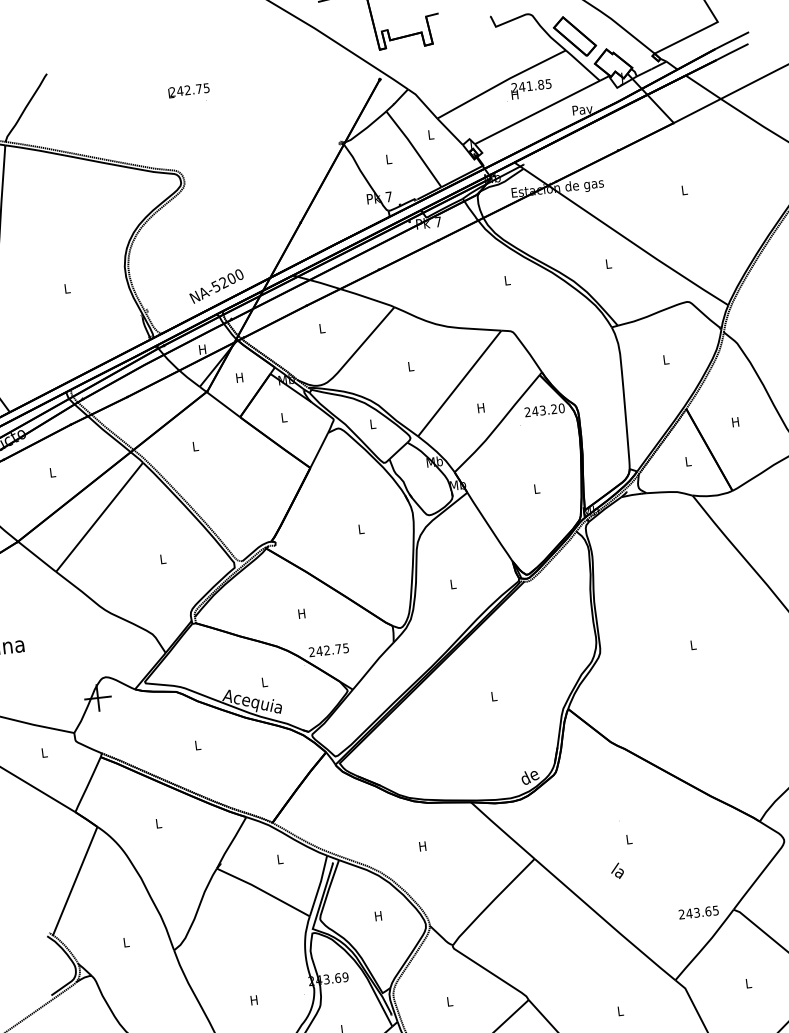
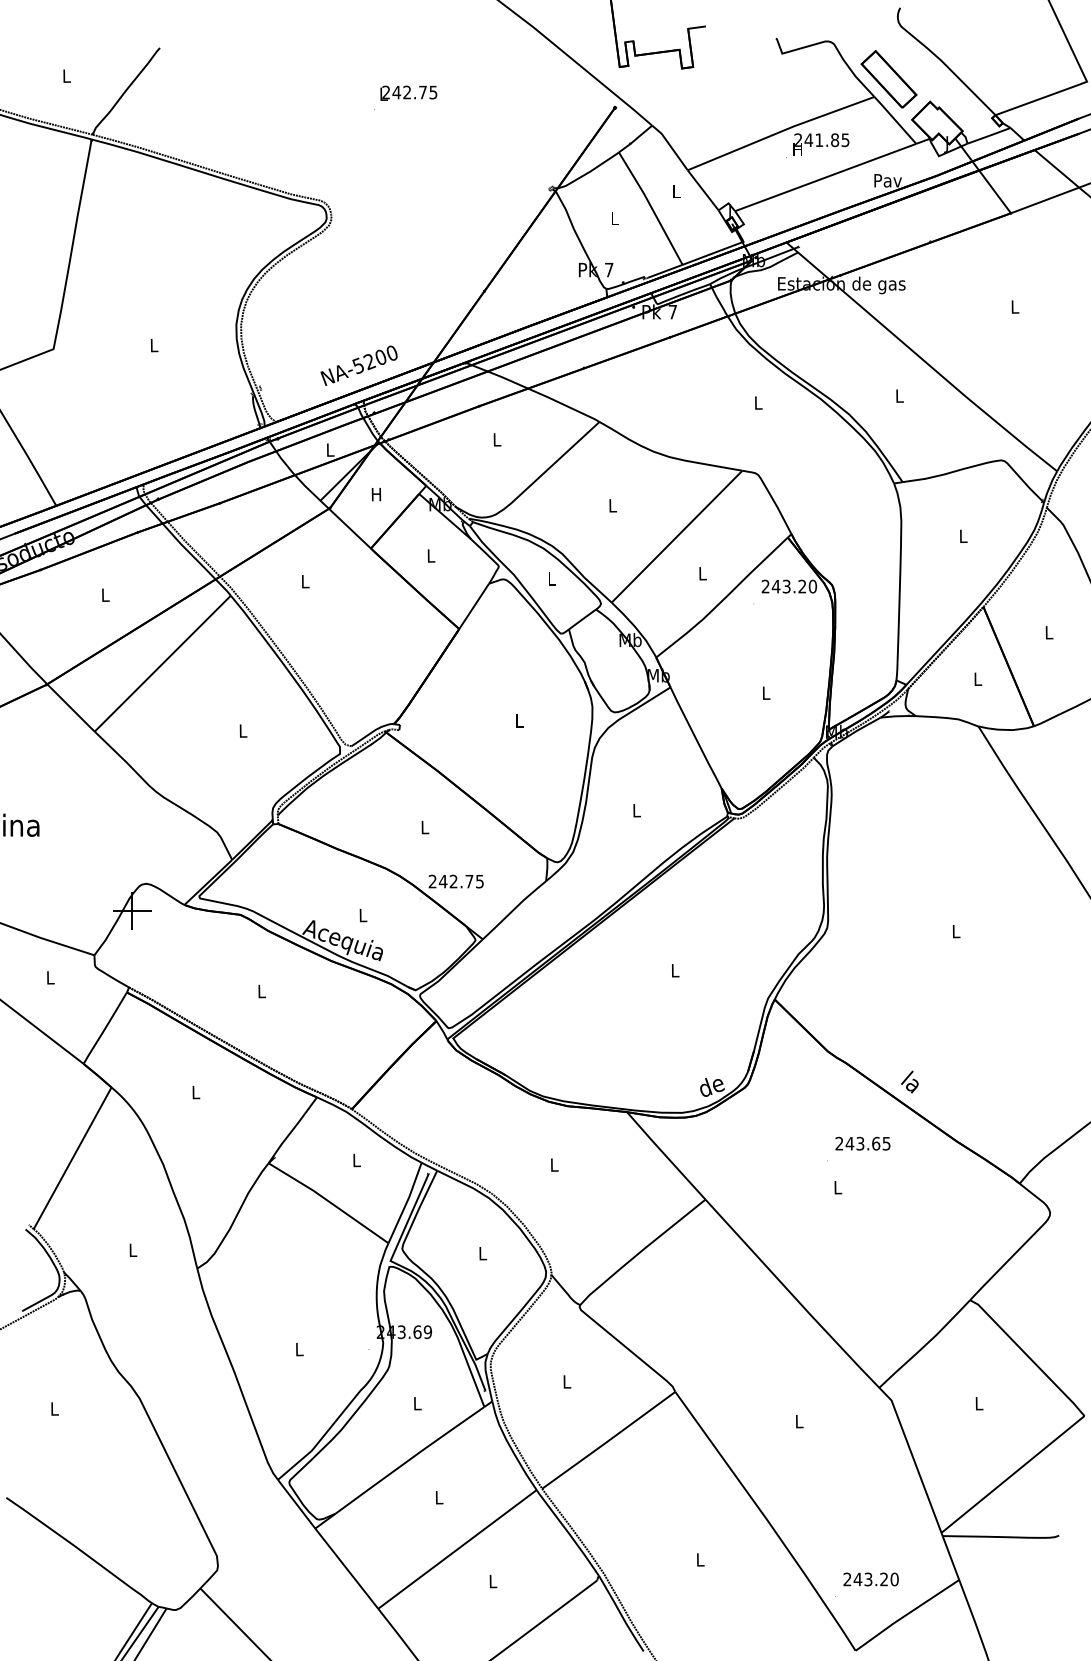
text: (188, 90) -> (408, 92), moved
text: (202, 349) -> (329, 449), H -> L
text: (480, 408) -> (701, 573), H -> L
text: (735, 422) -> (1048, 632), H -> L
text: (301, 613) -> (424, 827), H -> L
text: (422, 846) -> (553, 1164), H -> L
text: (617, 870) -> (909, 1081), moved
text: (698, 912) -> (862, 1143), moved
text: (378, 916) -> (482, 1253), H -> L
text: (253, 1000) -> (298, 1349), H -> L

